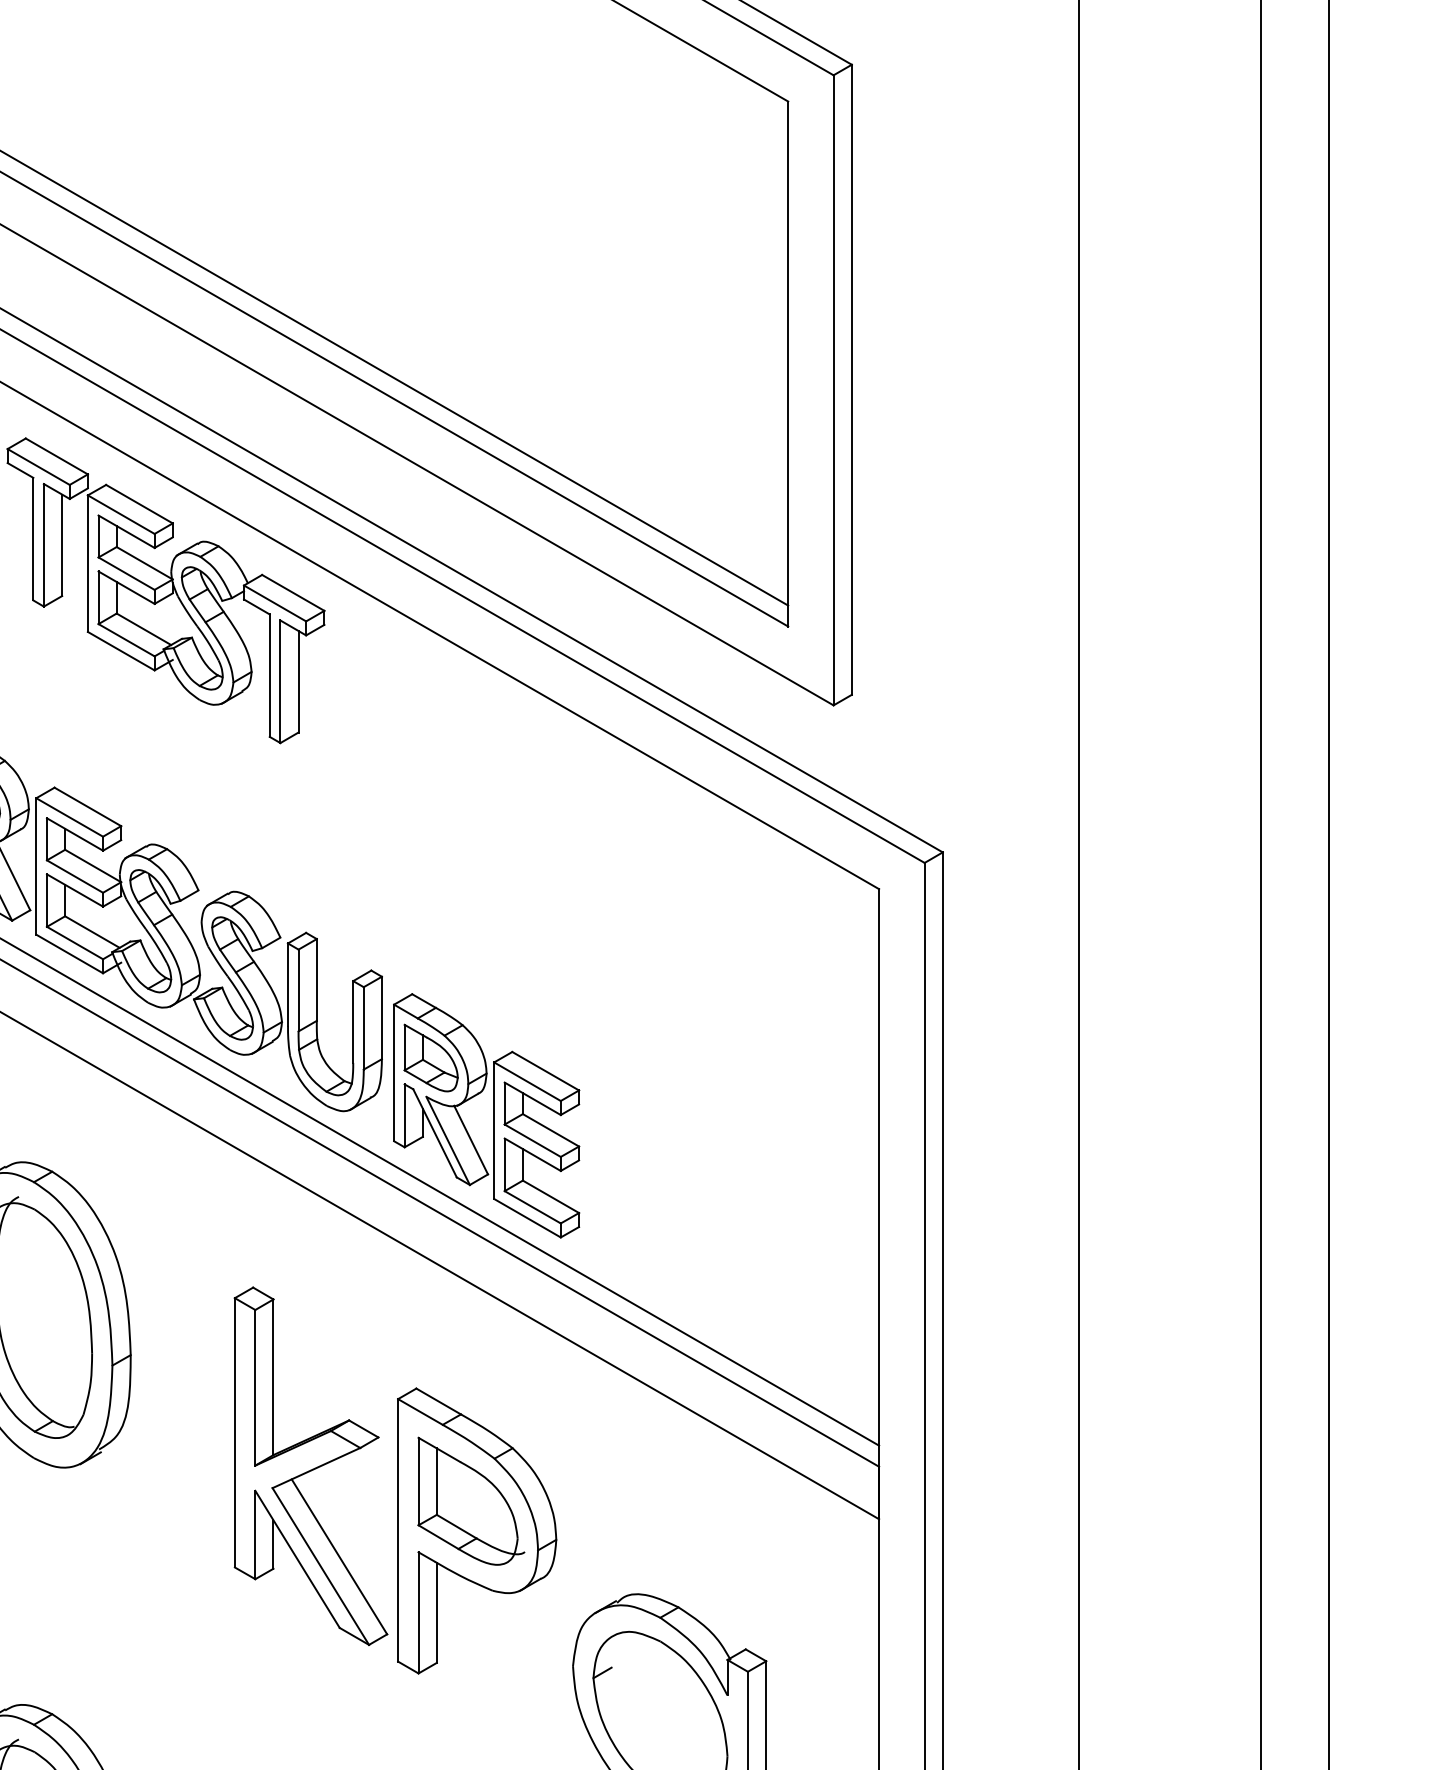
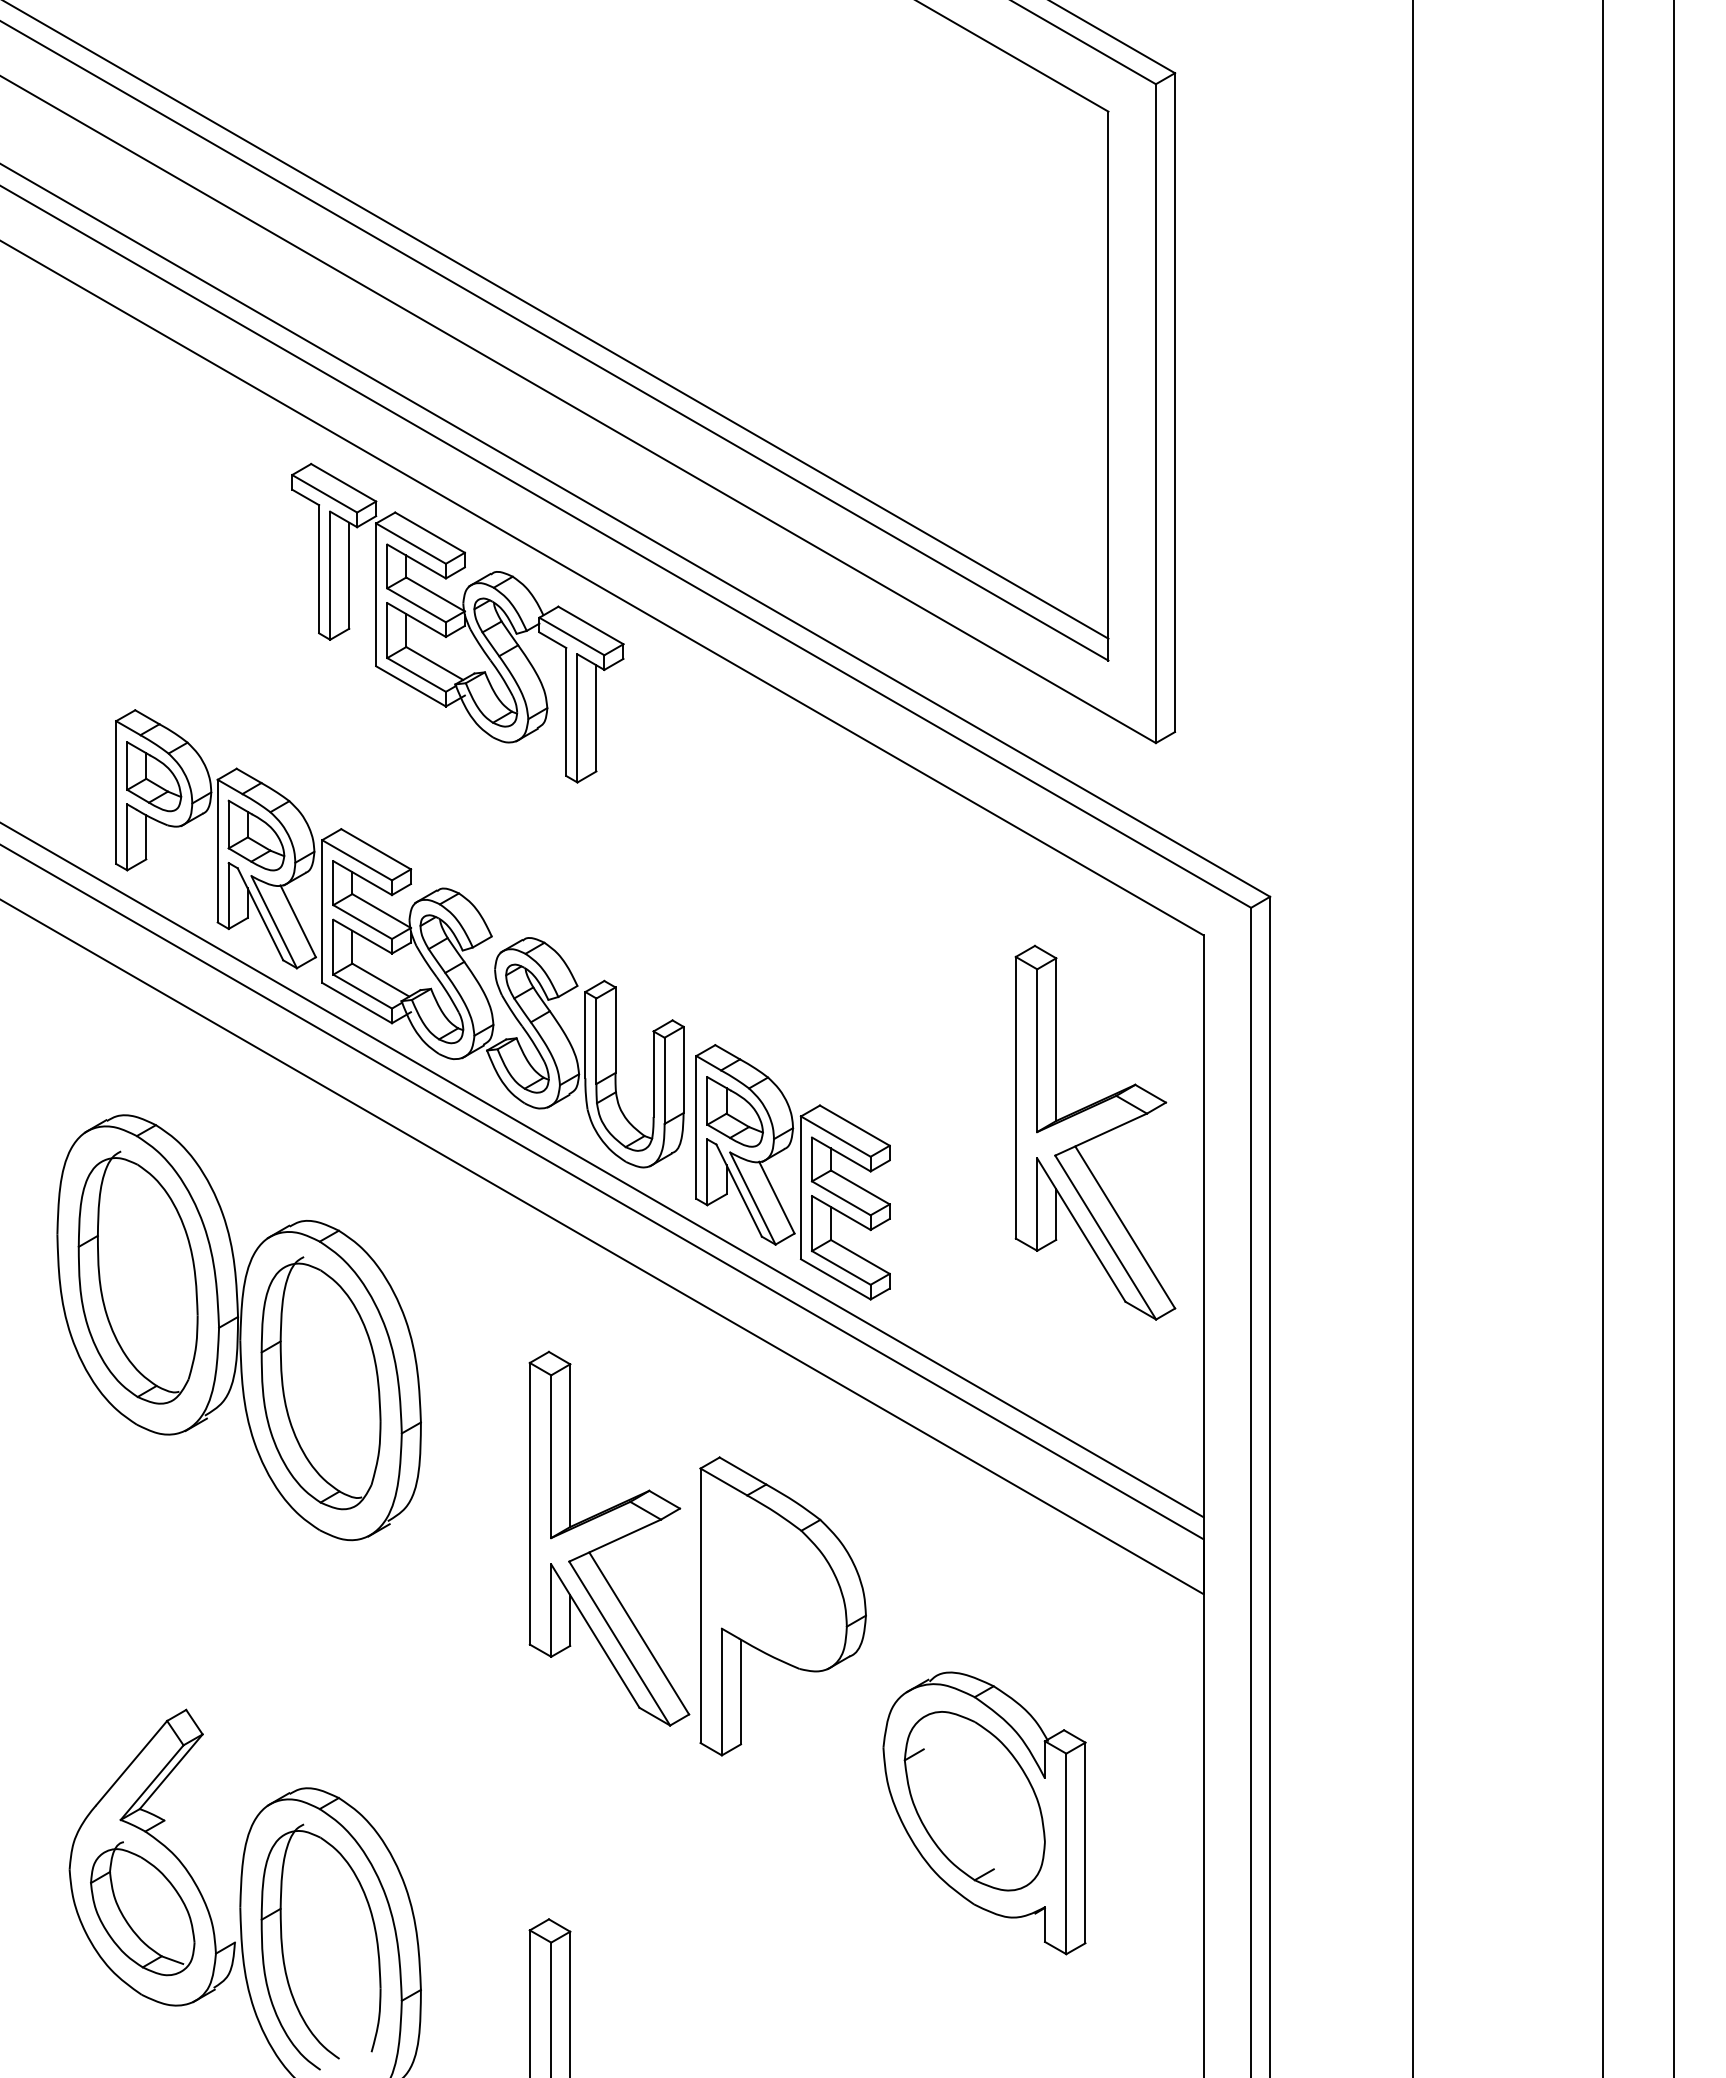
part: (775, 1077) -> (1095, 1132), added
part: (470, 1501) -> (776, 1575), removed

